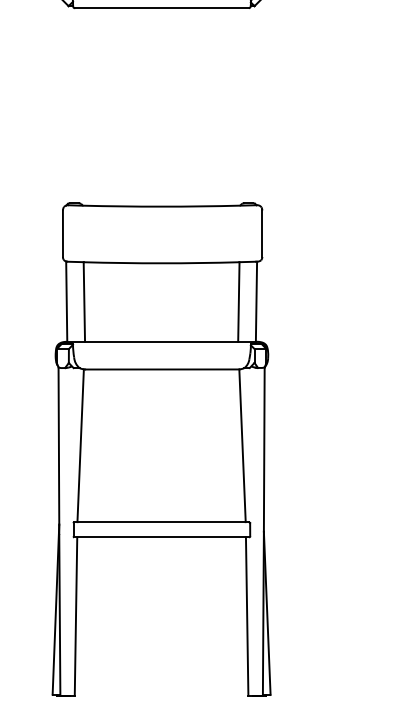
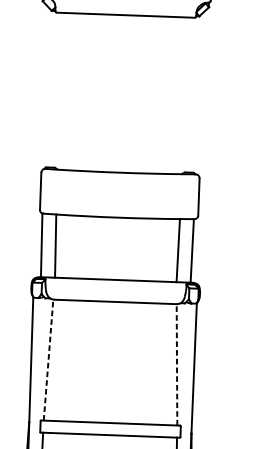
line: (80, 445) -> (48, 359), solid -> dashed
line: (242, 445) -> (176, 364), solid -> dashed

